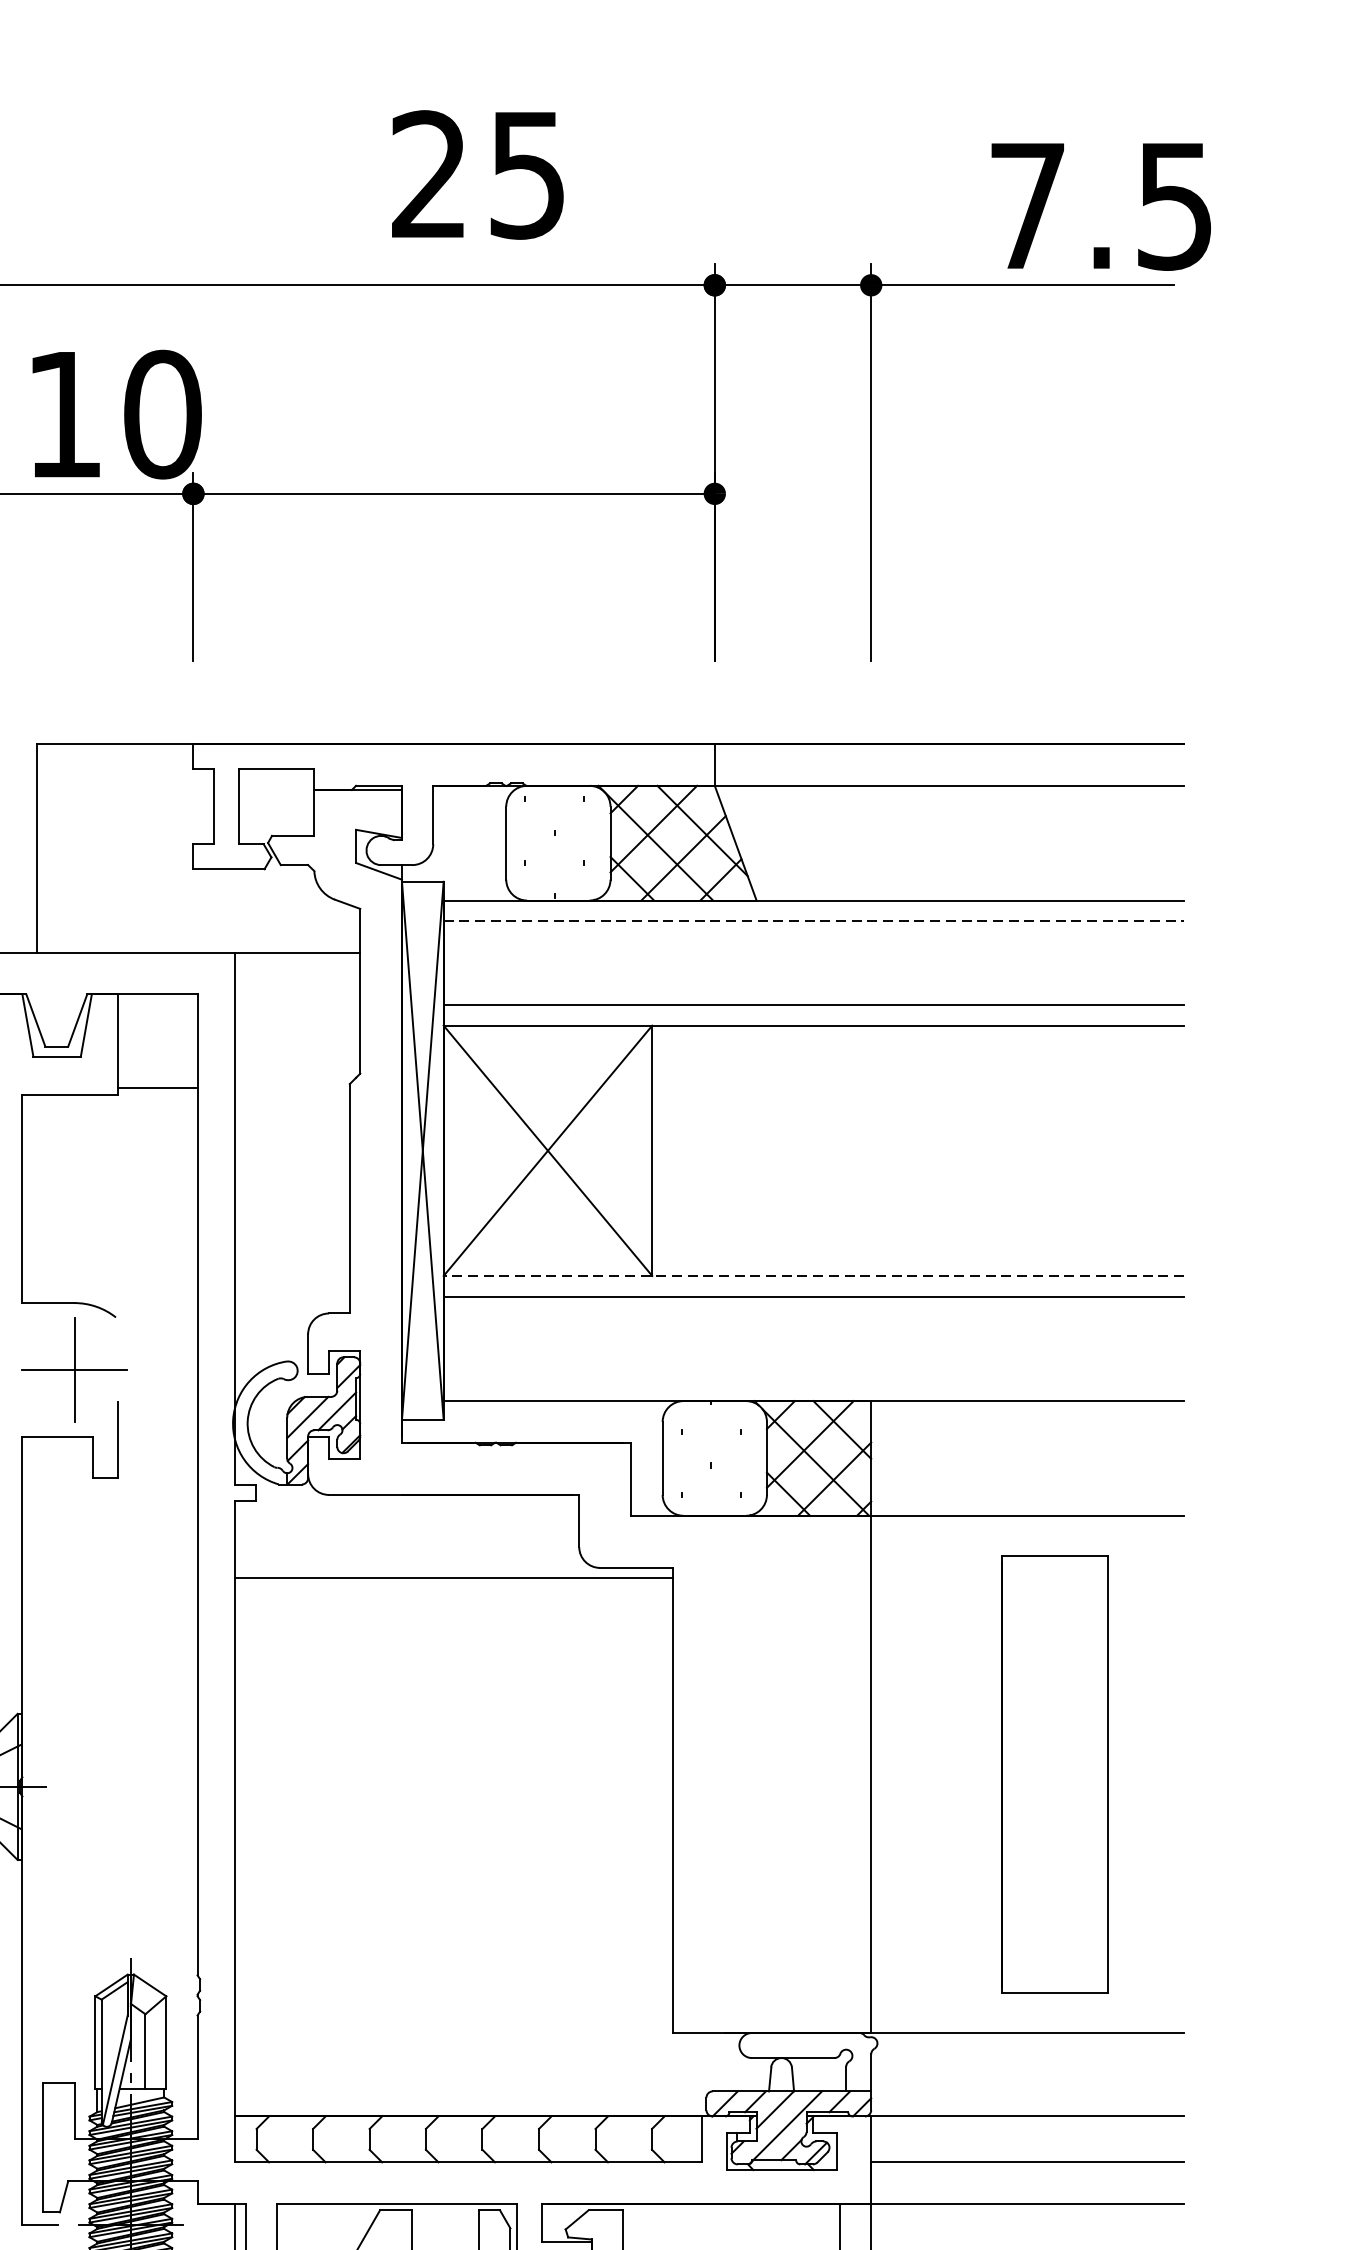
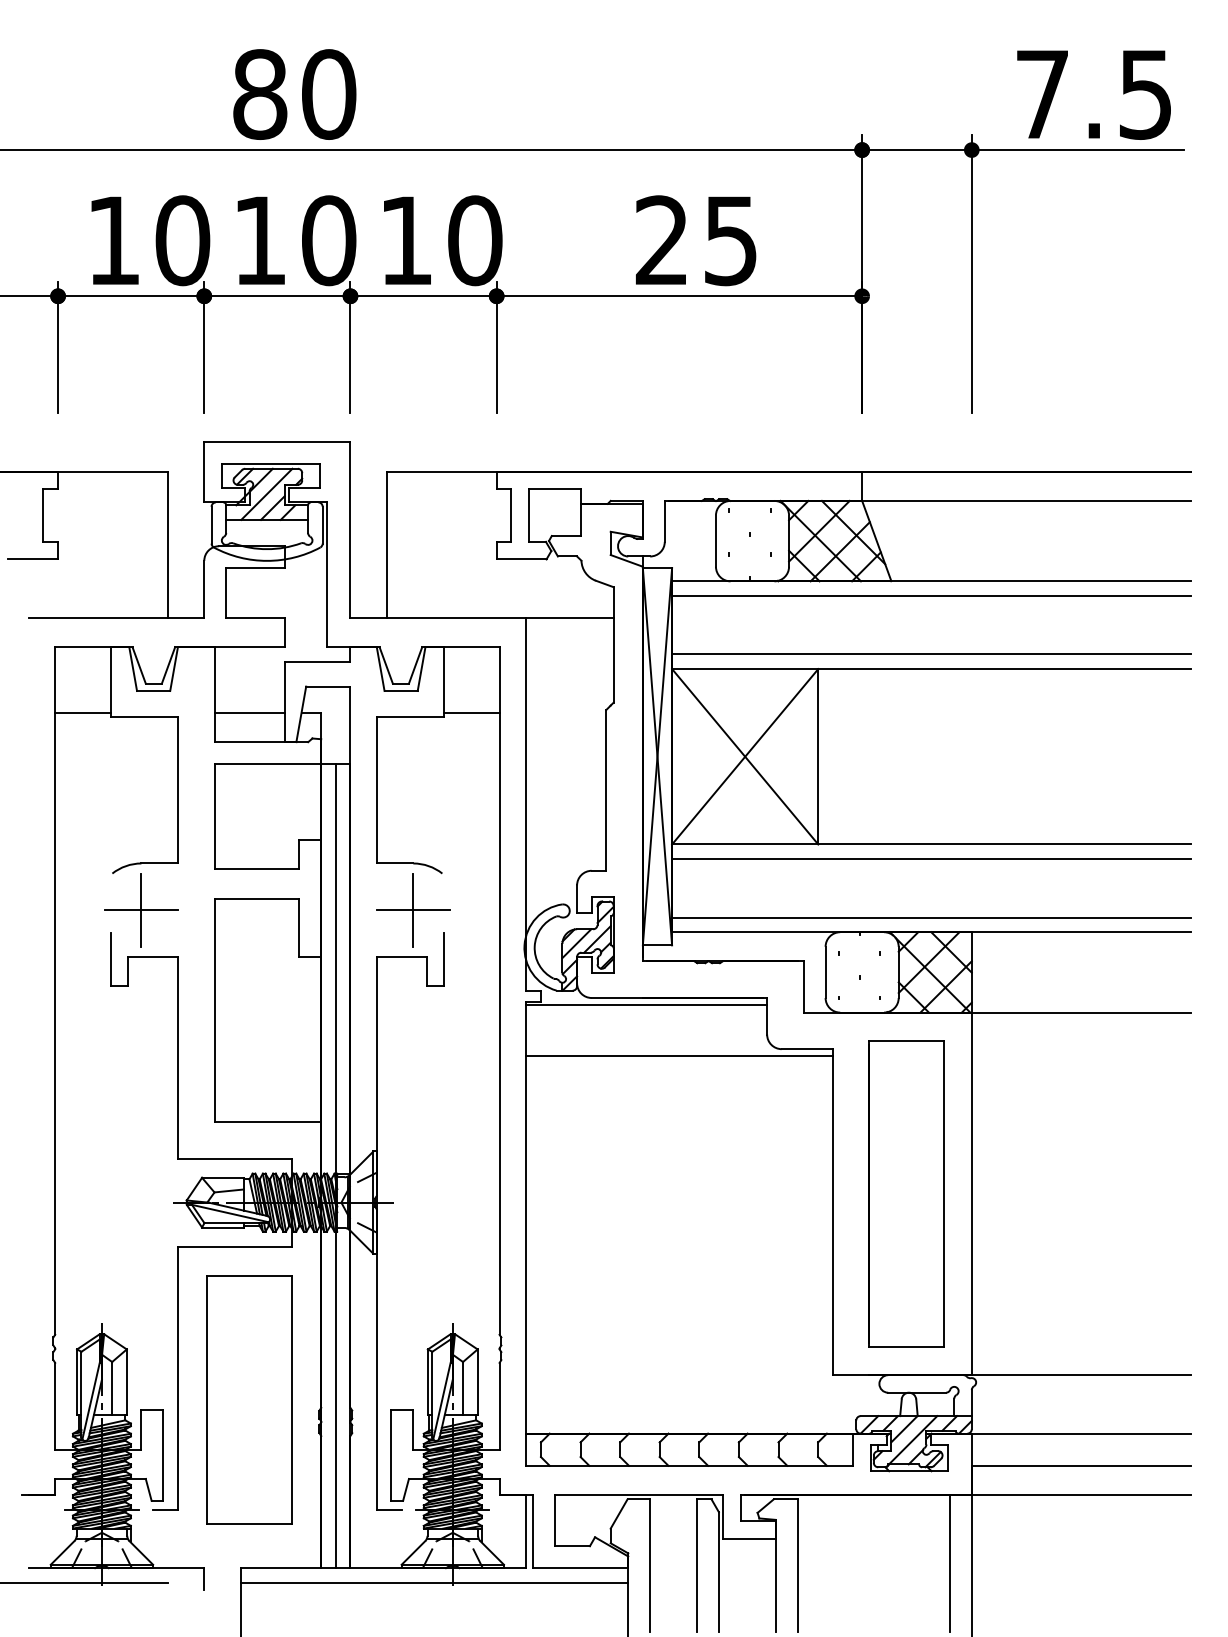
text: (478, 174) -> (696, 240), moved
text: (1100, 206) -> (1093, 94), moved
line: (815, 920) -> (932, 595), dashed -> solid
line: (813, 1275) -> (931, 844), dashed -> solid
line: (813, 1380) -> (931, 917), added
line: (407, 1505) -> (646, 1005), added
part: (1054, 1773) -> (906, 1193), moved

